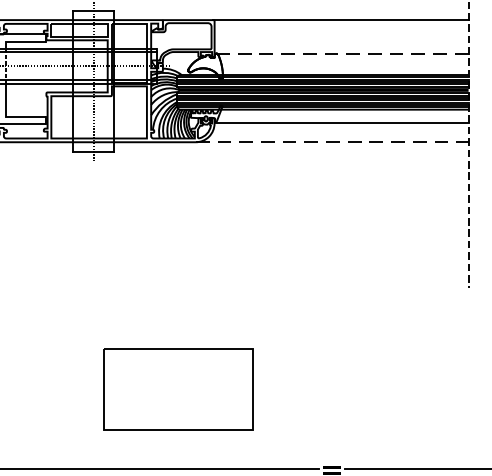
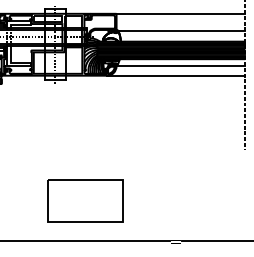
line: (340, 53) -> (180, 30), dashed -> solid
line: (332, 141) -> (176, 75), dashed -> solid
part: (178, 388) -> (85, 200), moved

